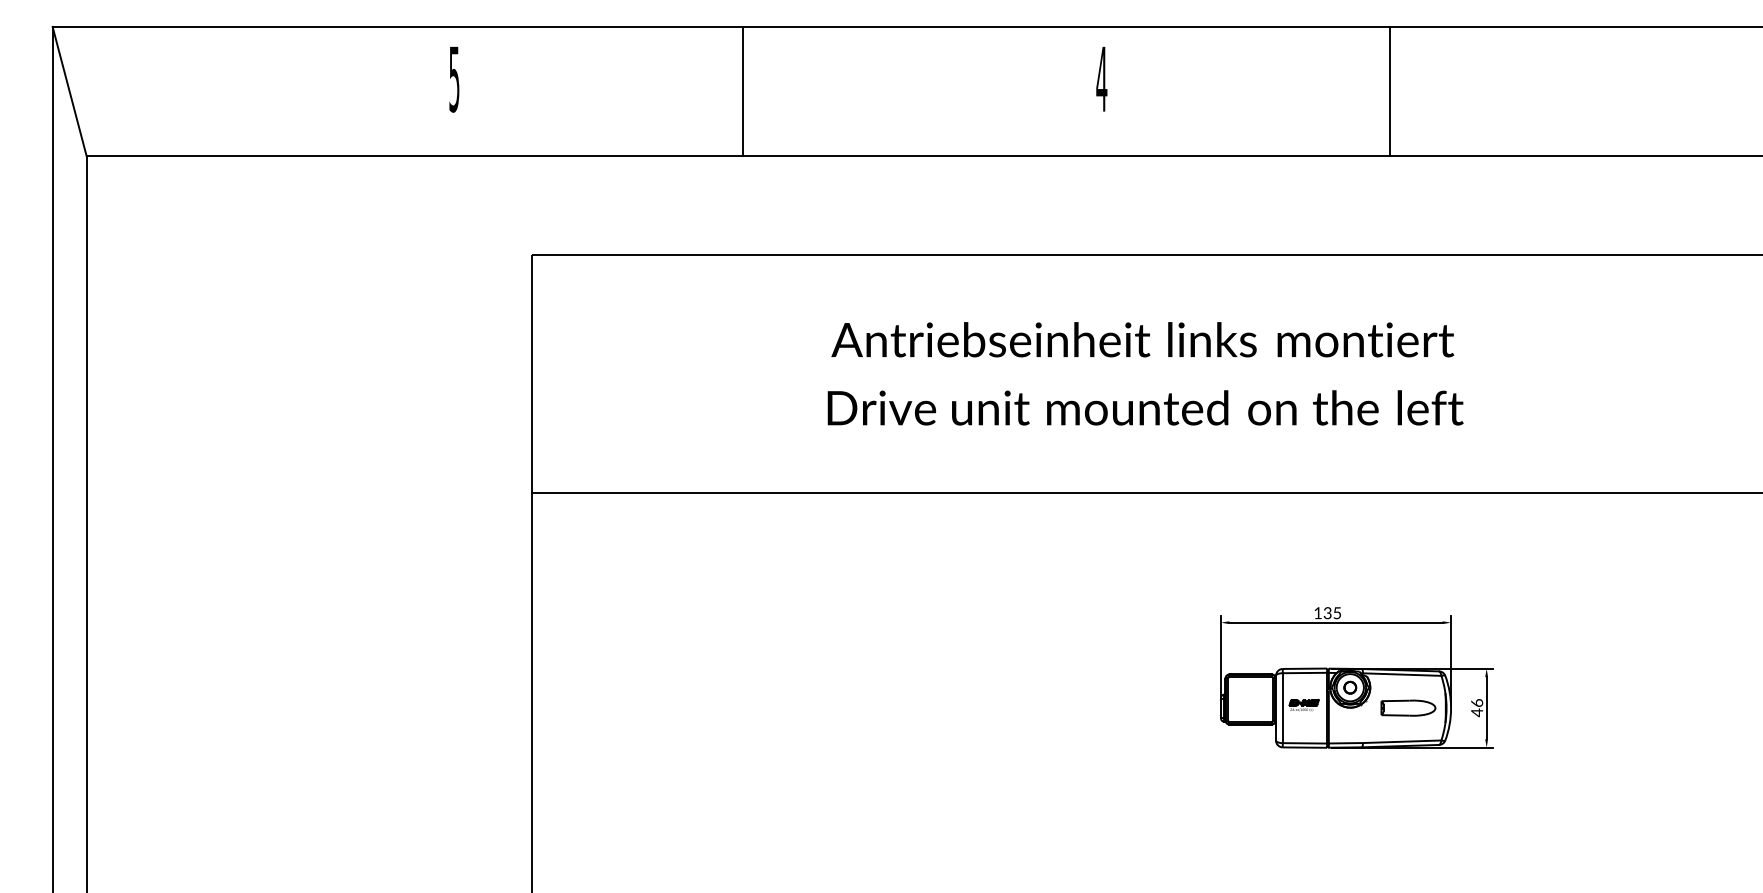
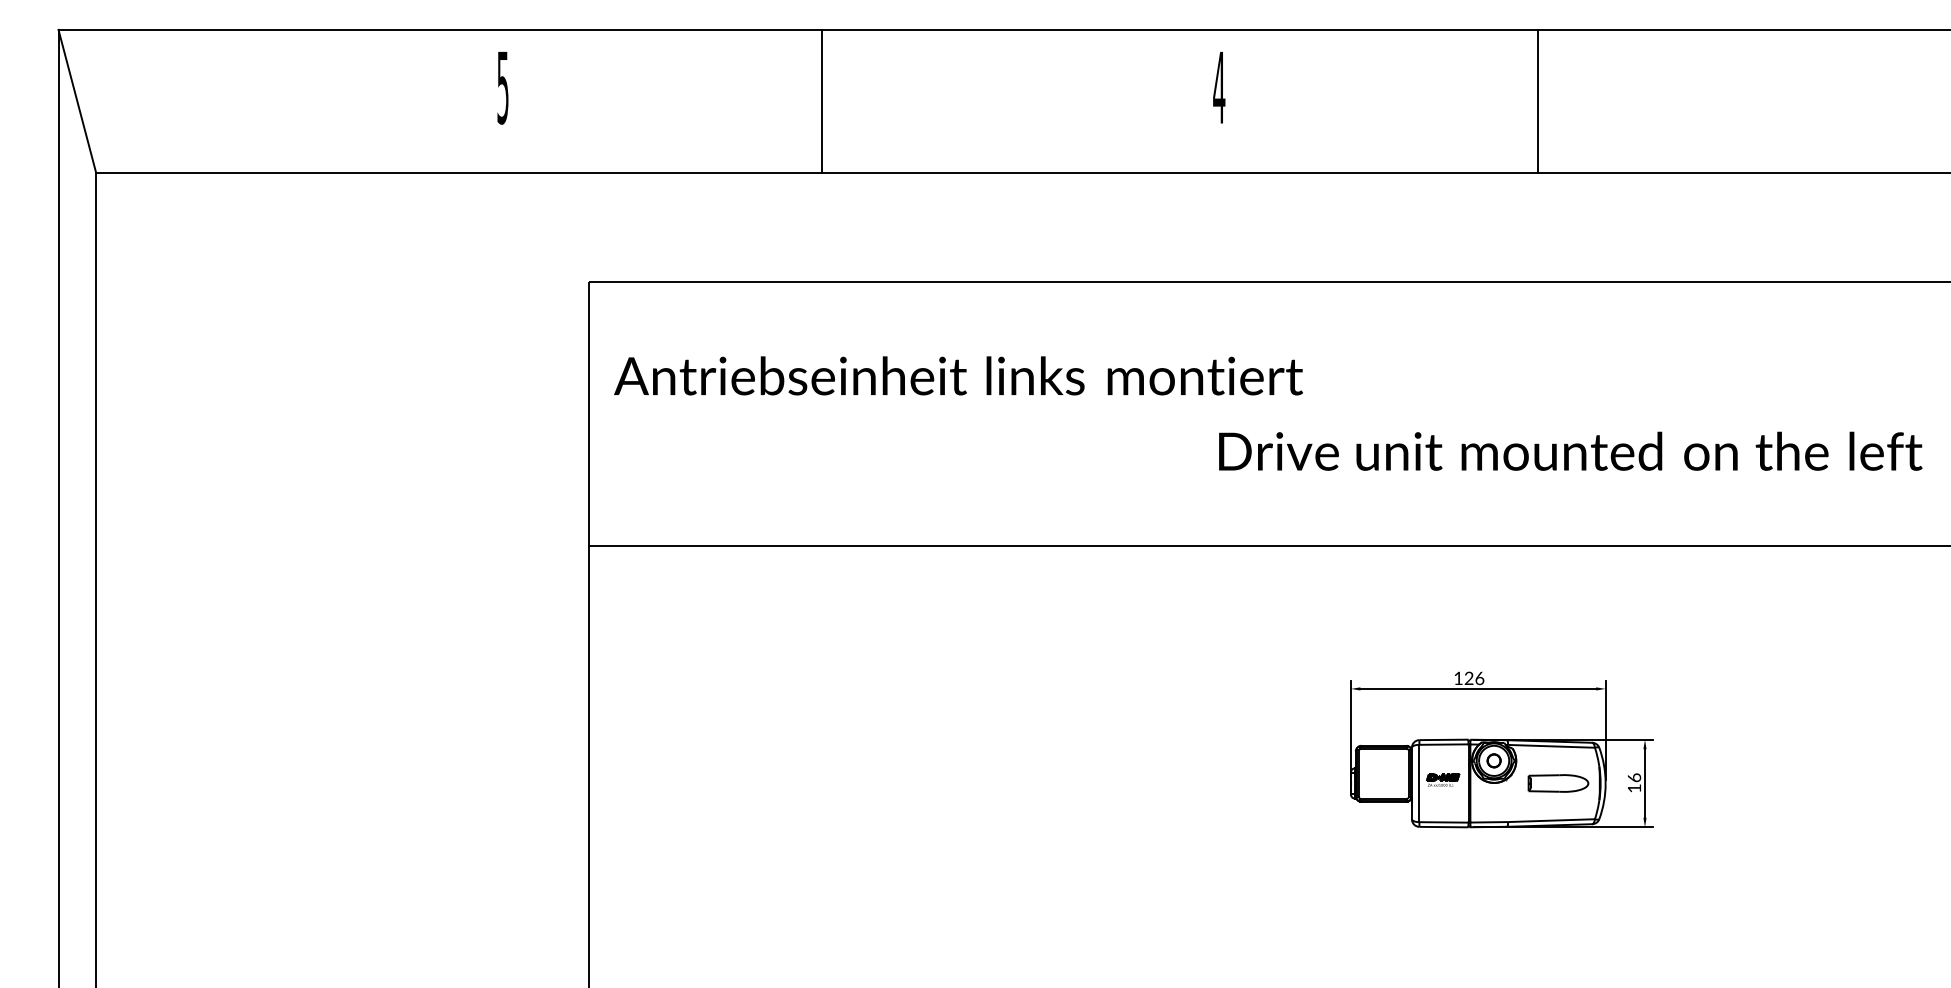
text: (1142, 339) -> (958, 375), moved
text: (1145, 407) -> (1570, 450), moved
text: (1332, 613) -> (1474, 678), 135 -> 126
text: (1476, 712) -> (1633, 788), 46 -> 16

